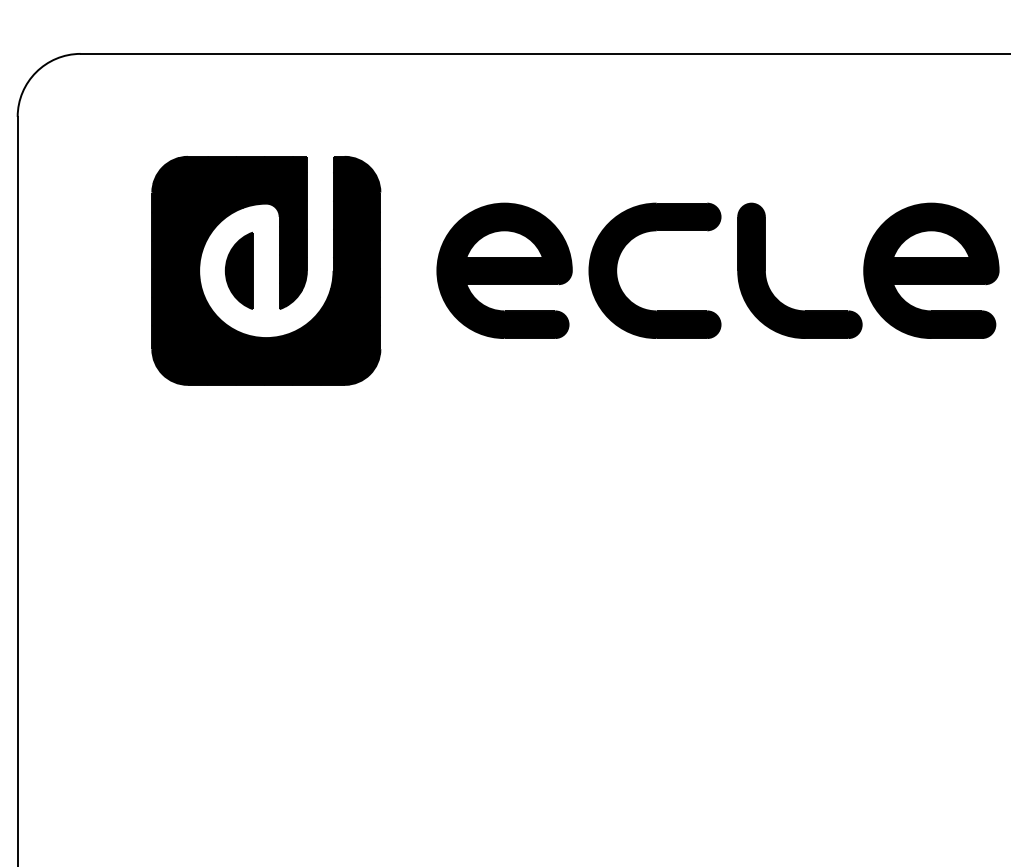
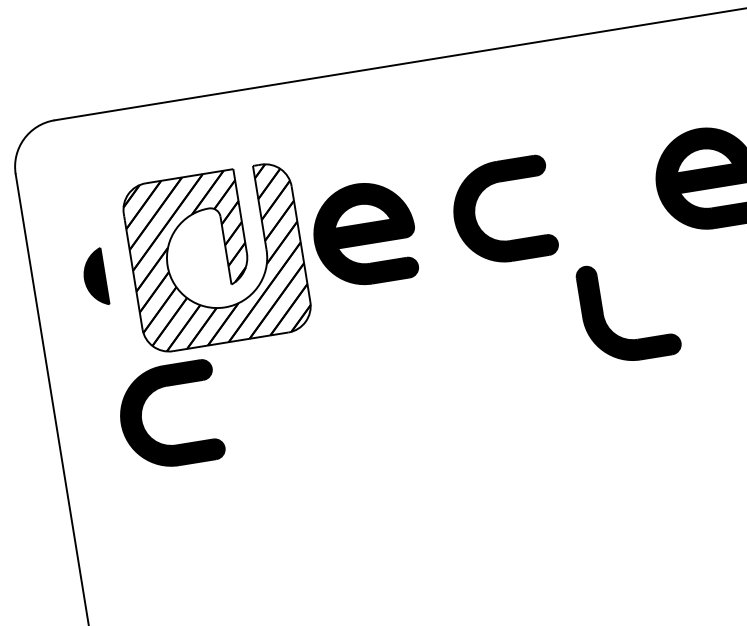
part: (238, 270) -> (94, 277), moved
fill: (266, 270) -> (217, 257), removed
part: (504, 270) -> (364, 233), moved
part: (766, 275) -> (604, 318), moved
part: (134, 457) -> (142, 411), added

